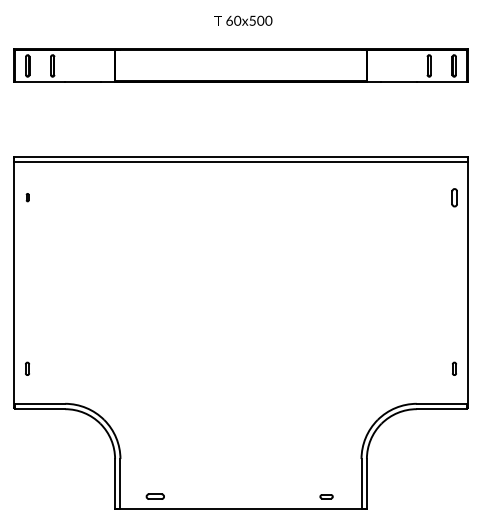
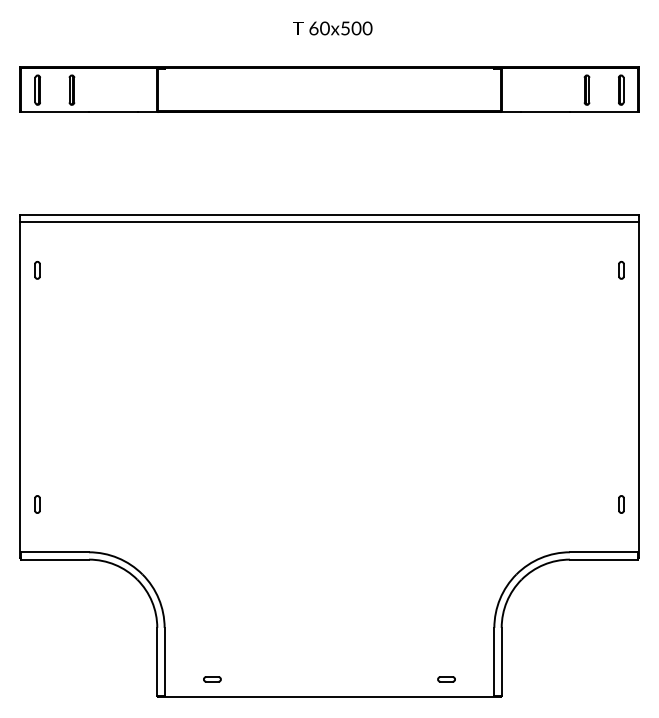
part: (27, 197) -> (37, 270), size x1.67
part: (453, 197) -> (620, 270), size x0.71
part: (155, 496) -> (212, 679), size x0.71

